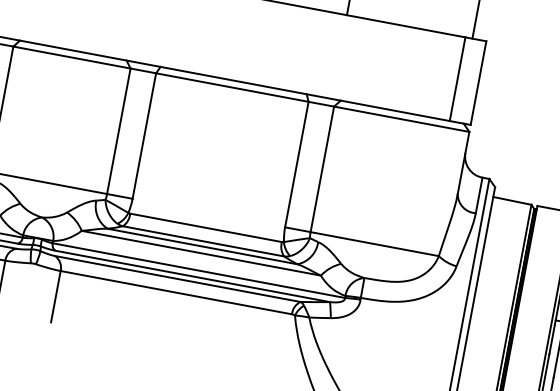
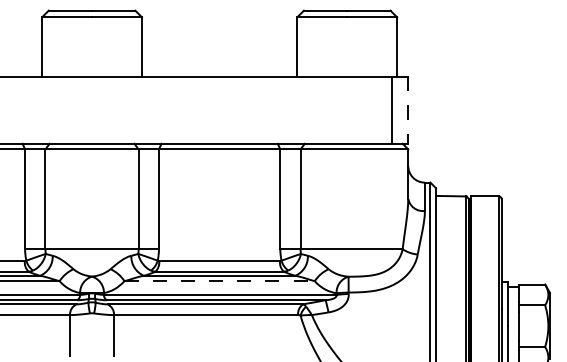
line: (478, 84) -> (408, 111), solid -> dashed
line: (202, 253) -> (220, 281), solid -> dashed

